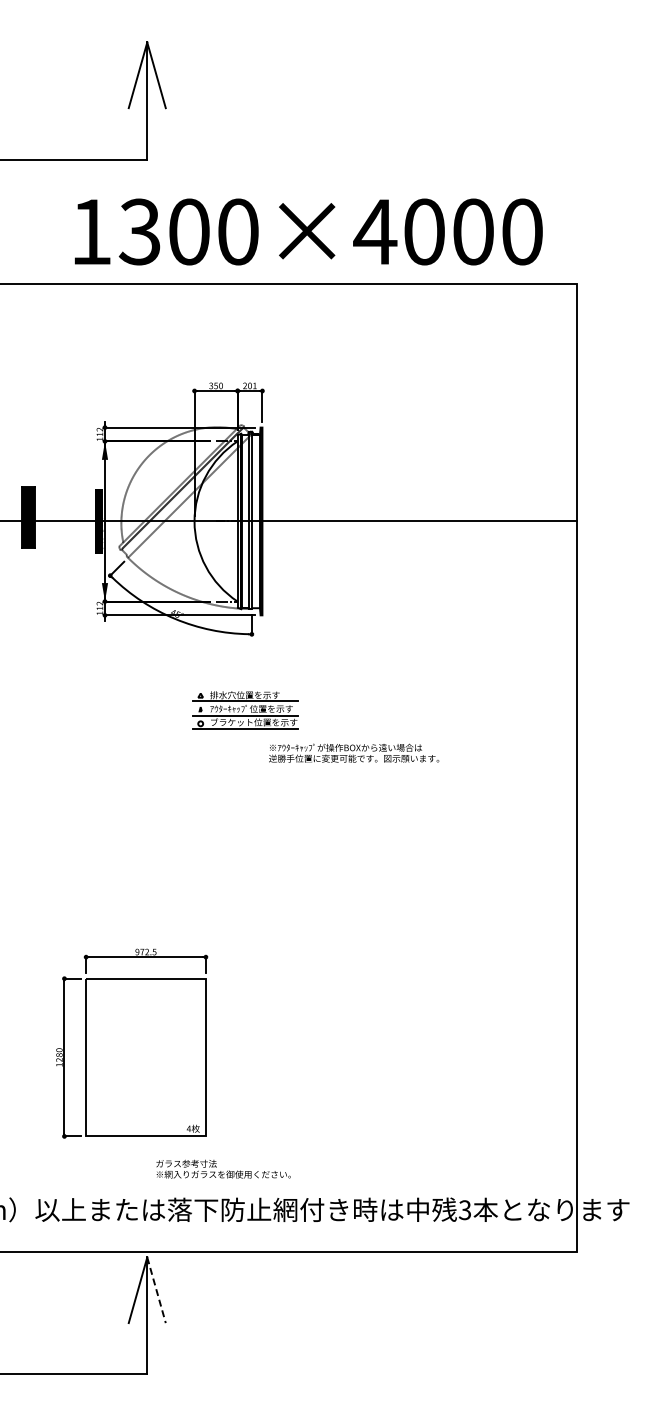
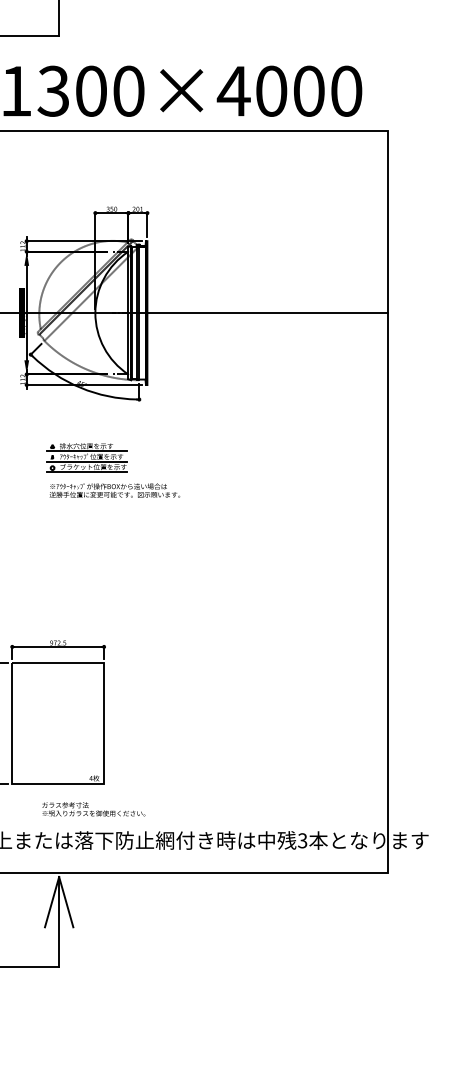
part: (245, 710) -> (86, 457), moved
text: (354, 752) -> (115, 490), moved
text: (223, 1168) -> (93, 808), moved
line: (156, 1290) -> (66, 902), dashed -> solid

